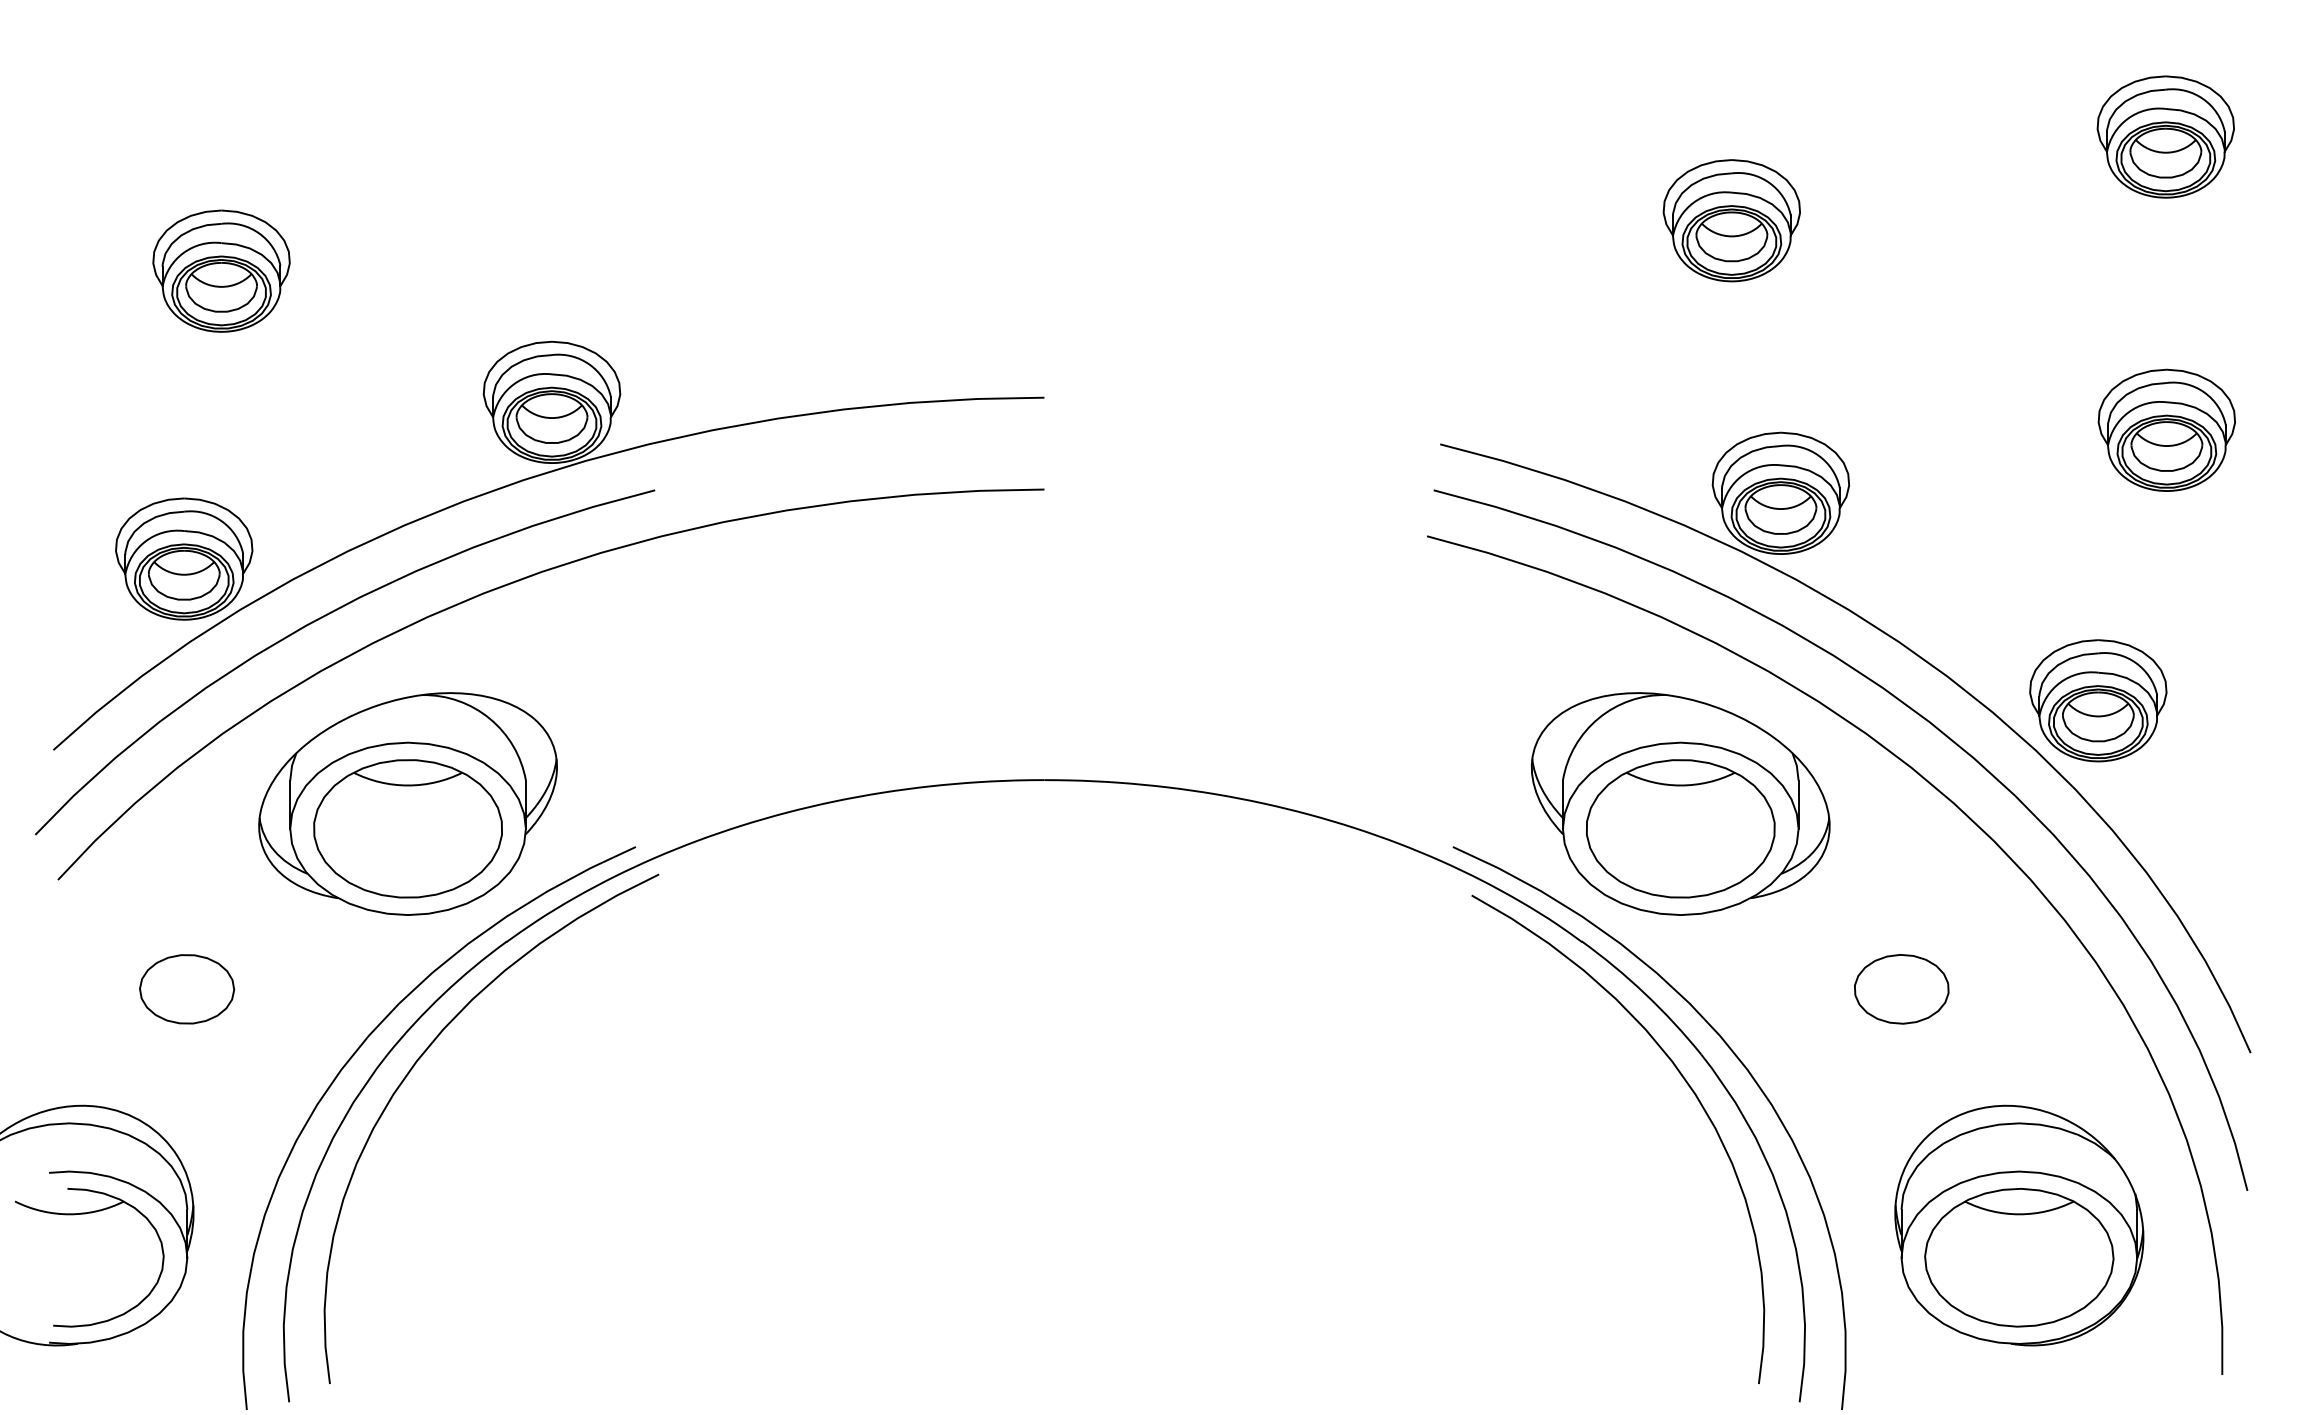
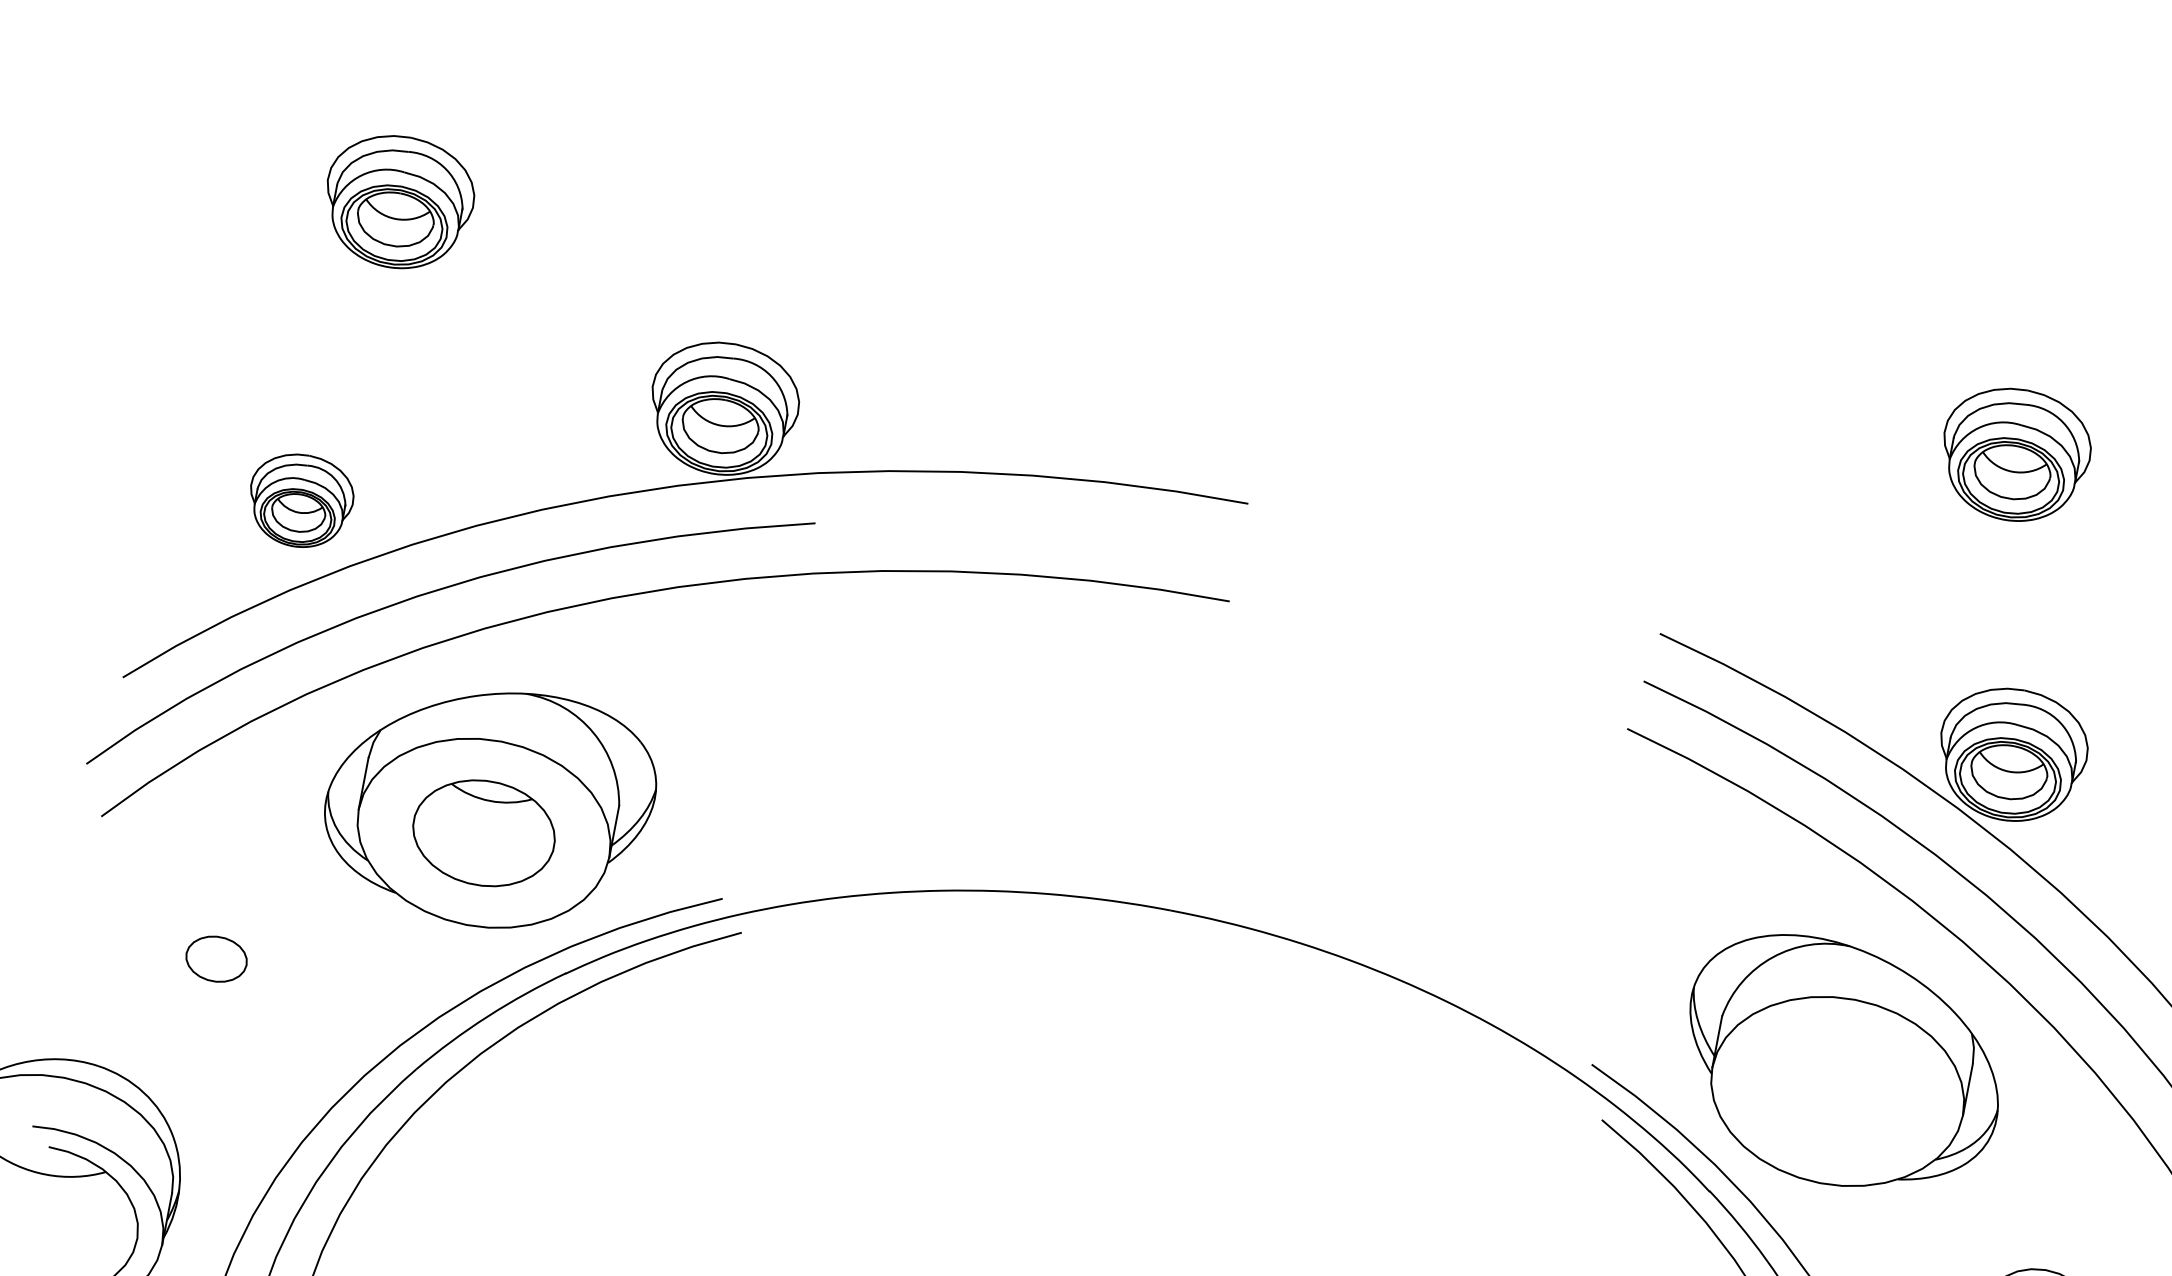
part: (184, 558) -> (301, 500), size x0.7
part: (407, 828) -> (483, 832), size x0.7
part: (1680, 828) -> (1837, 1091), removed
part: (187, 989) -> (216, 959), size x0.6

